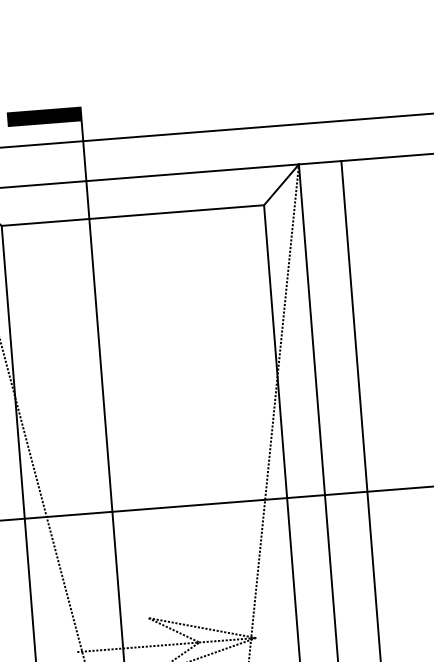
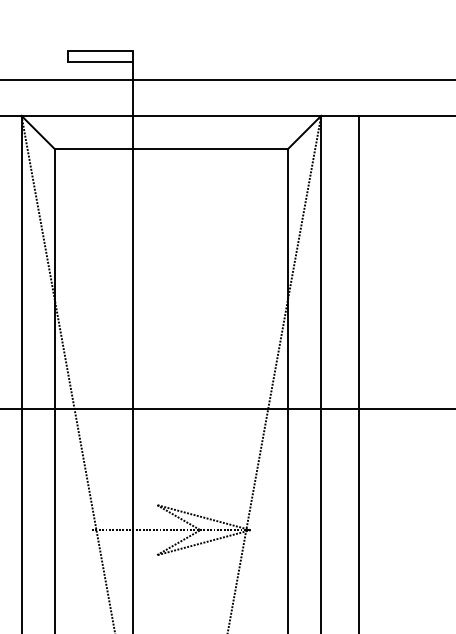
fill: (44, 115) -> (100, 55), removed

